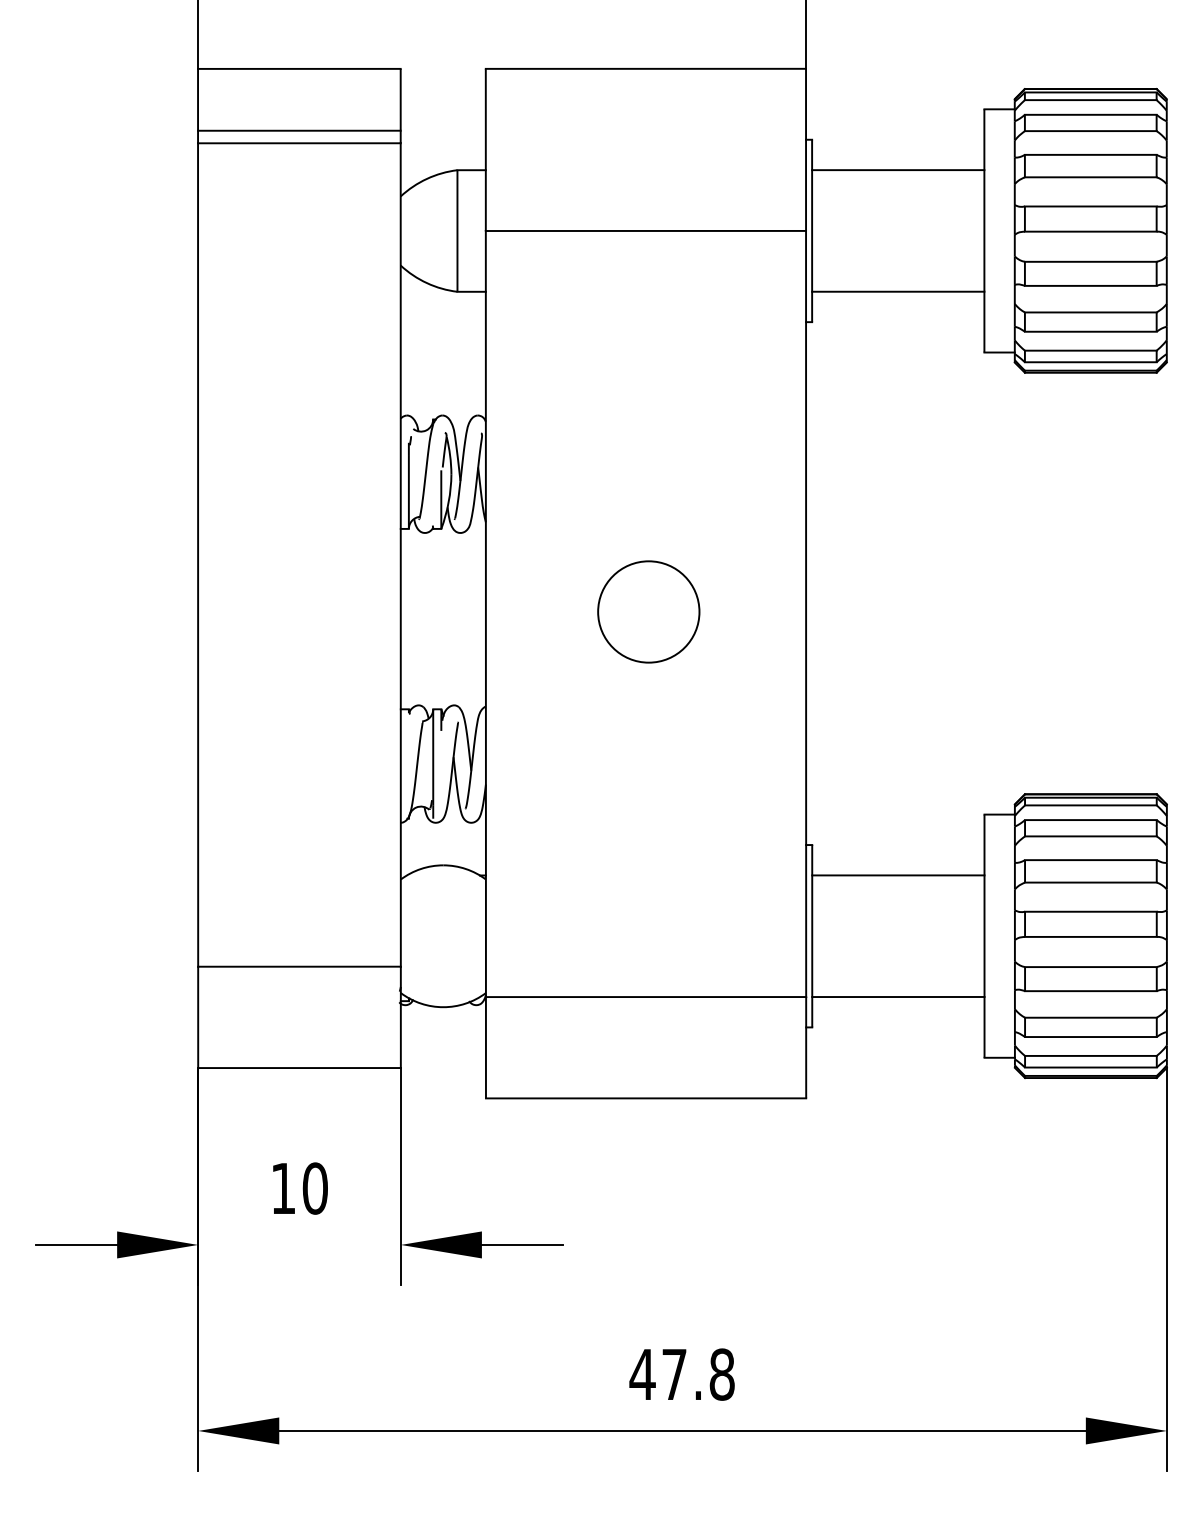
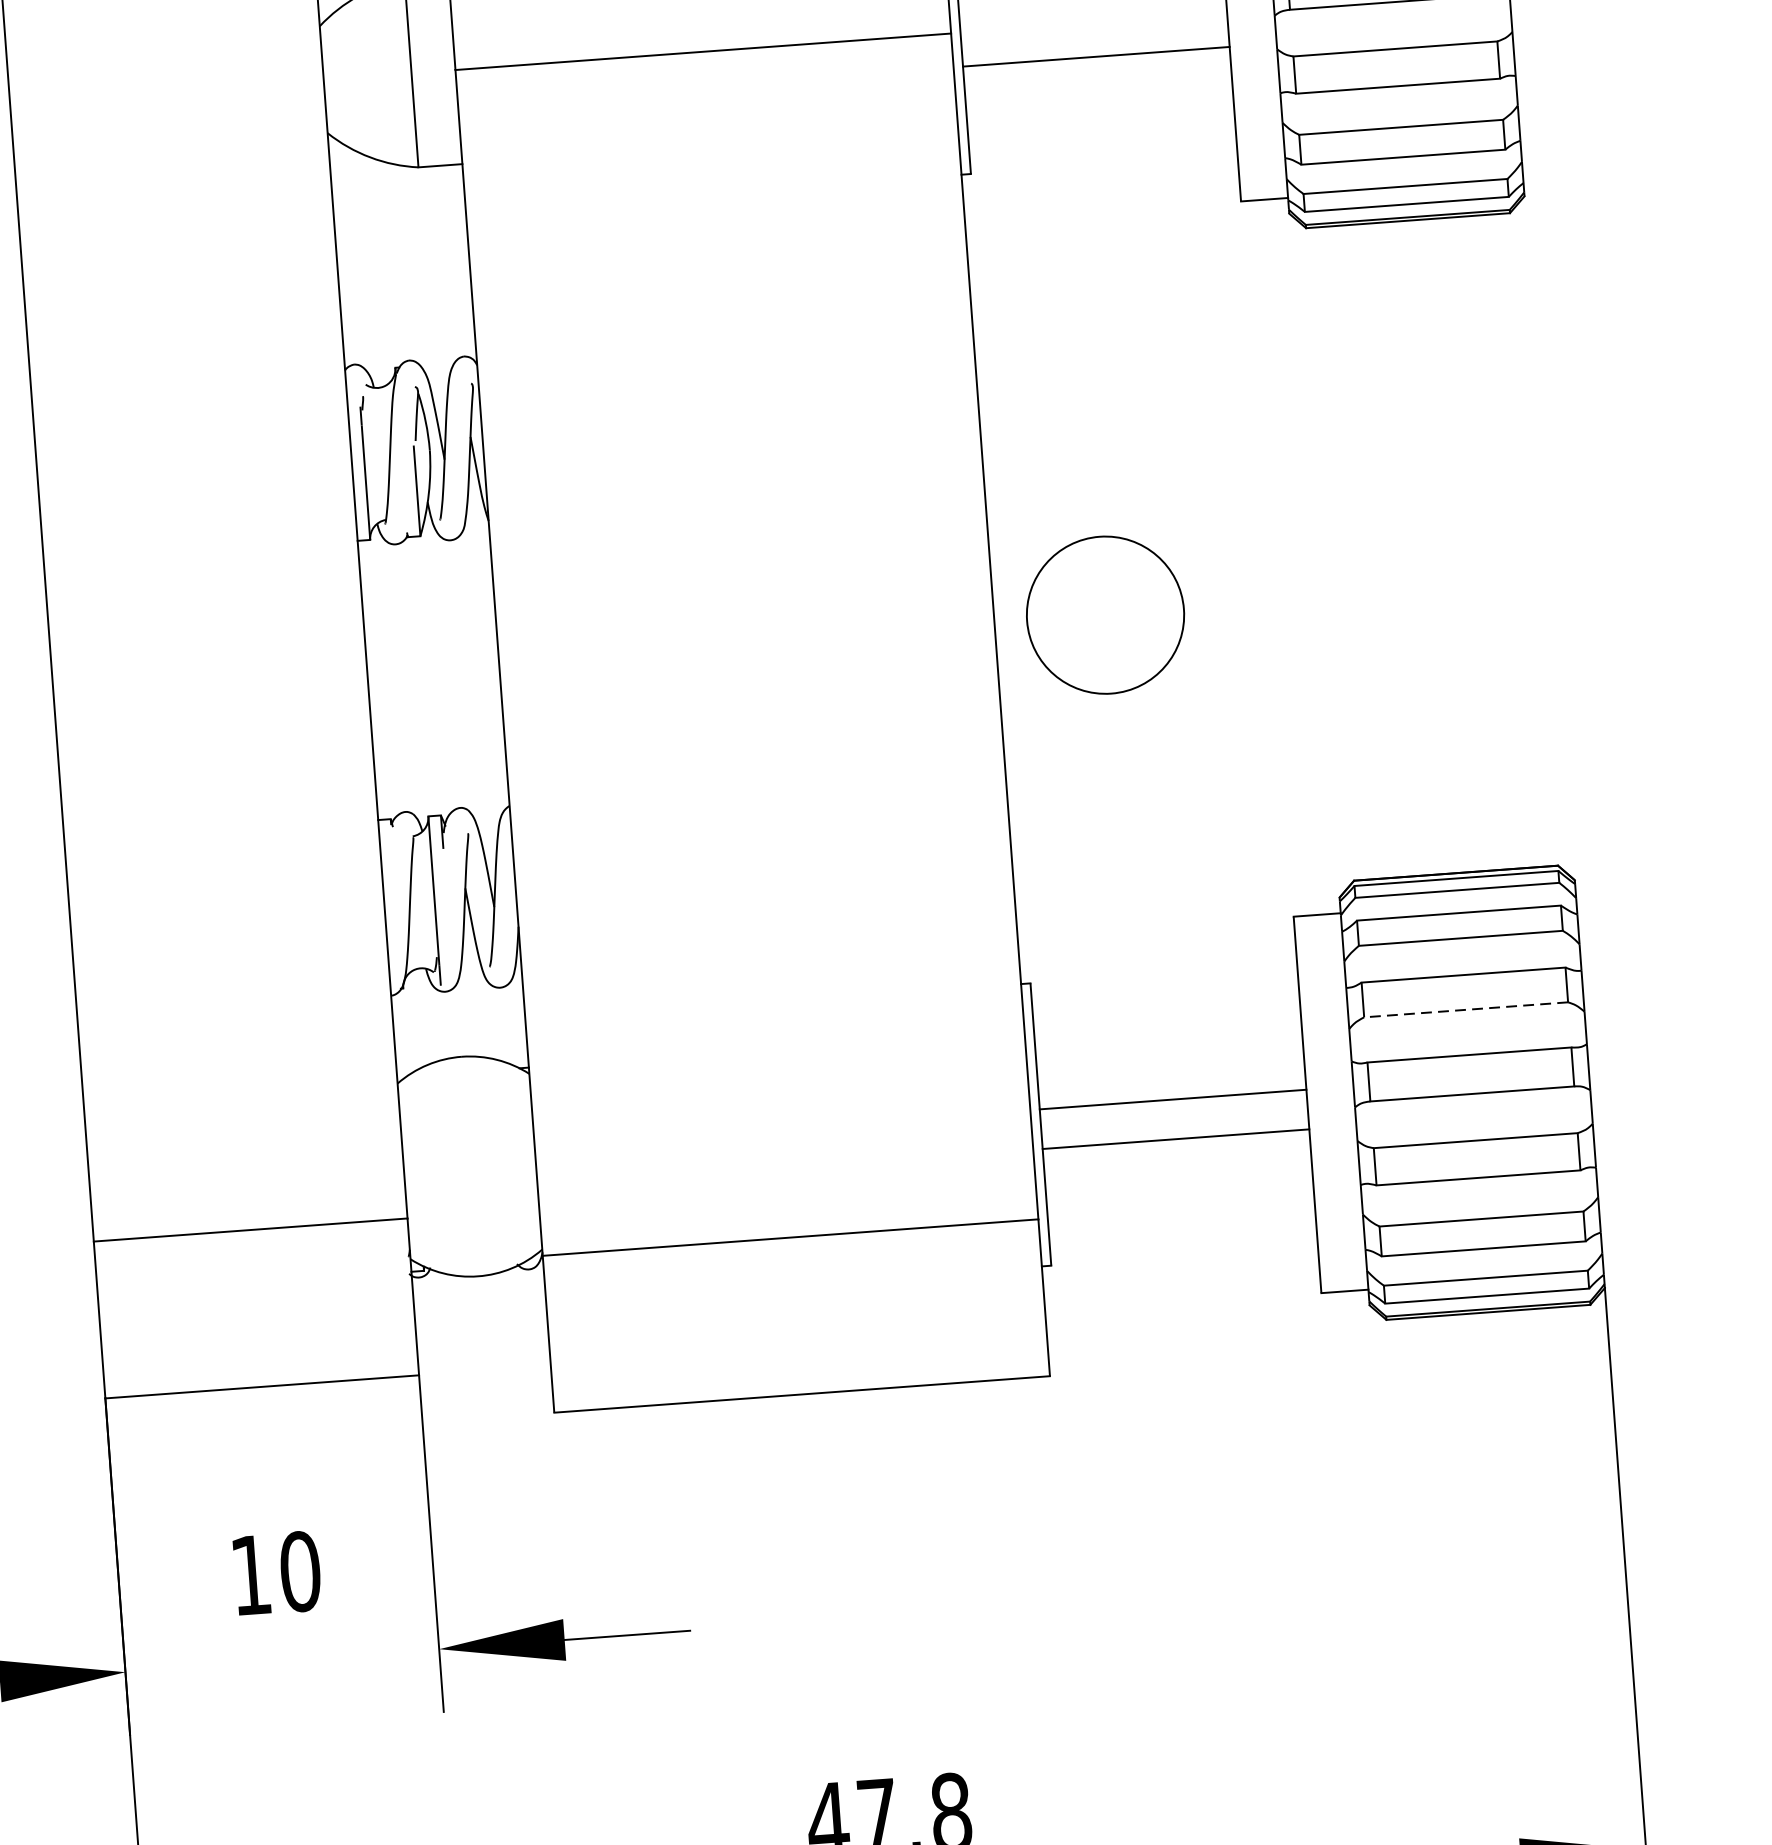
line: (898, 291) -> (1096, 56), moved
circle: (648, 611) -> (1104, 614), moved
line: (898, 875) -> (1173, 1099), moved
line: (1090, 882) -> (1465, 1009), solid -> dashed
line: (898, 996) -> (1176, 1138), moved

